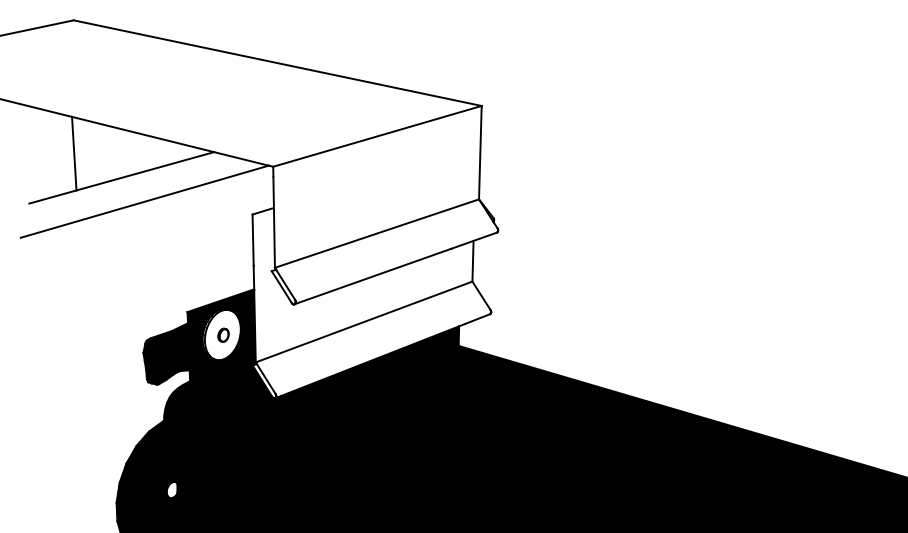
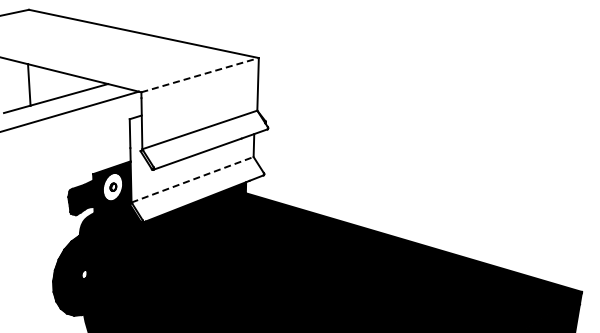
line: (378, 136) -> (200, 75), solid -> dashed
line: (365, 321) -> (193, 179), solid -> dashed

